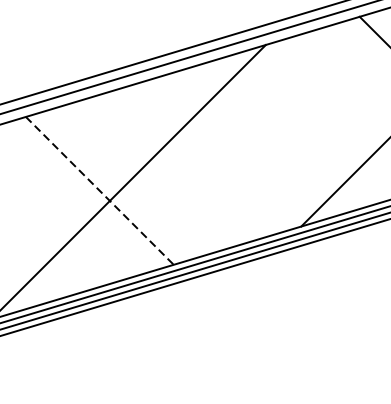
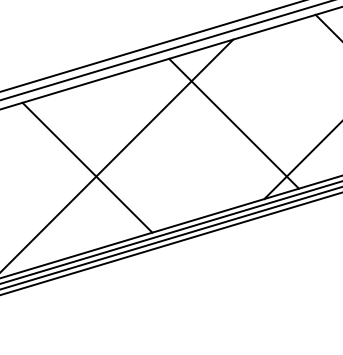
line: (266, 140) -> (233, 123), added
line: (99, 190) -> (87, 167), dashed -> solid

